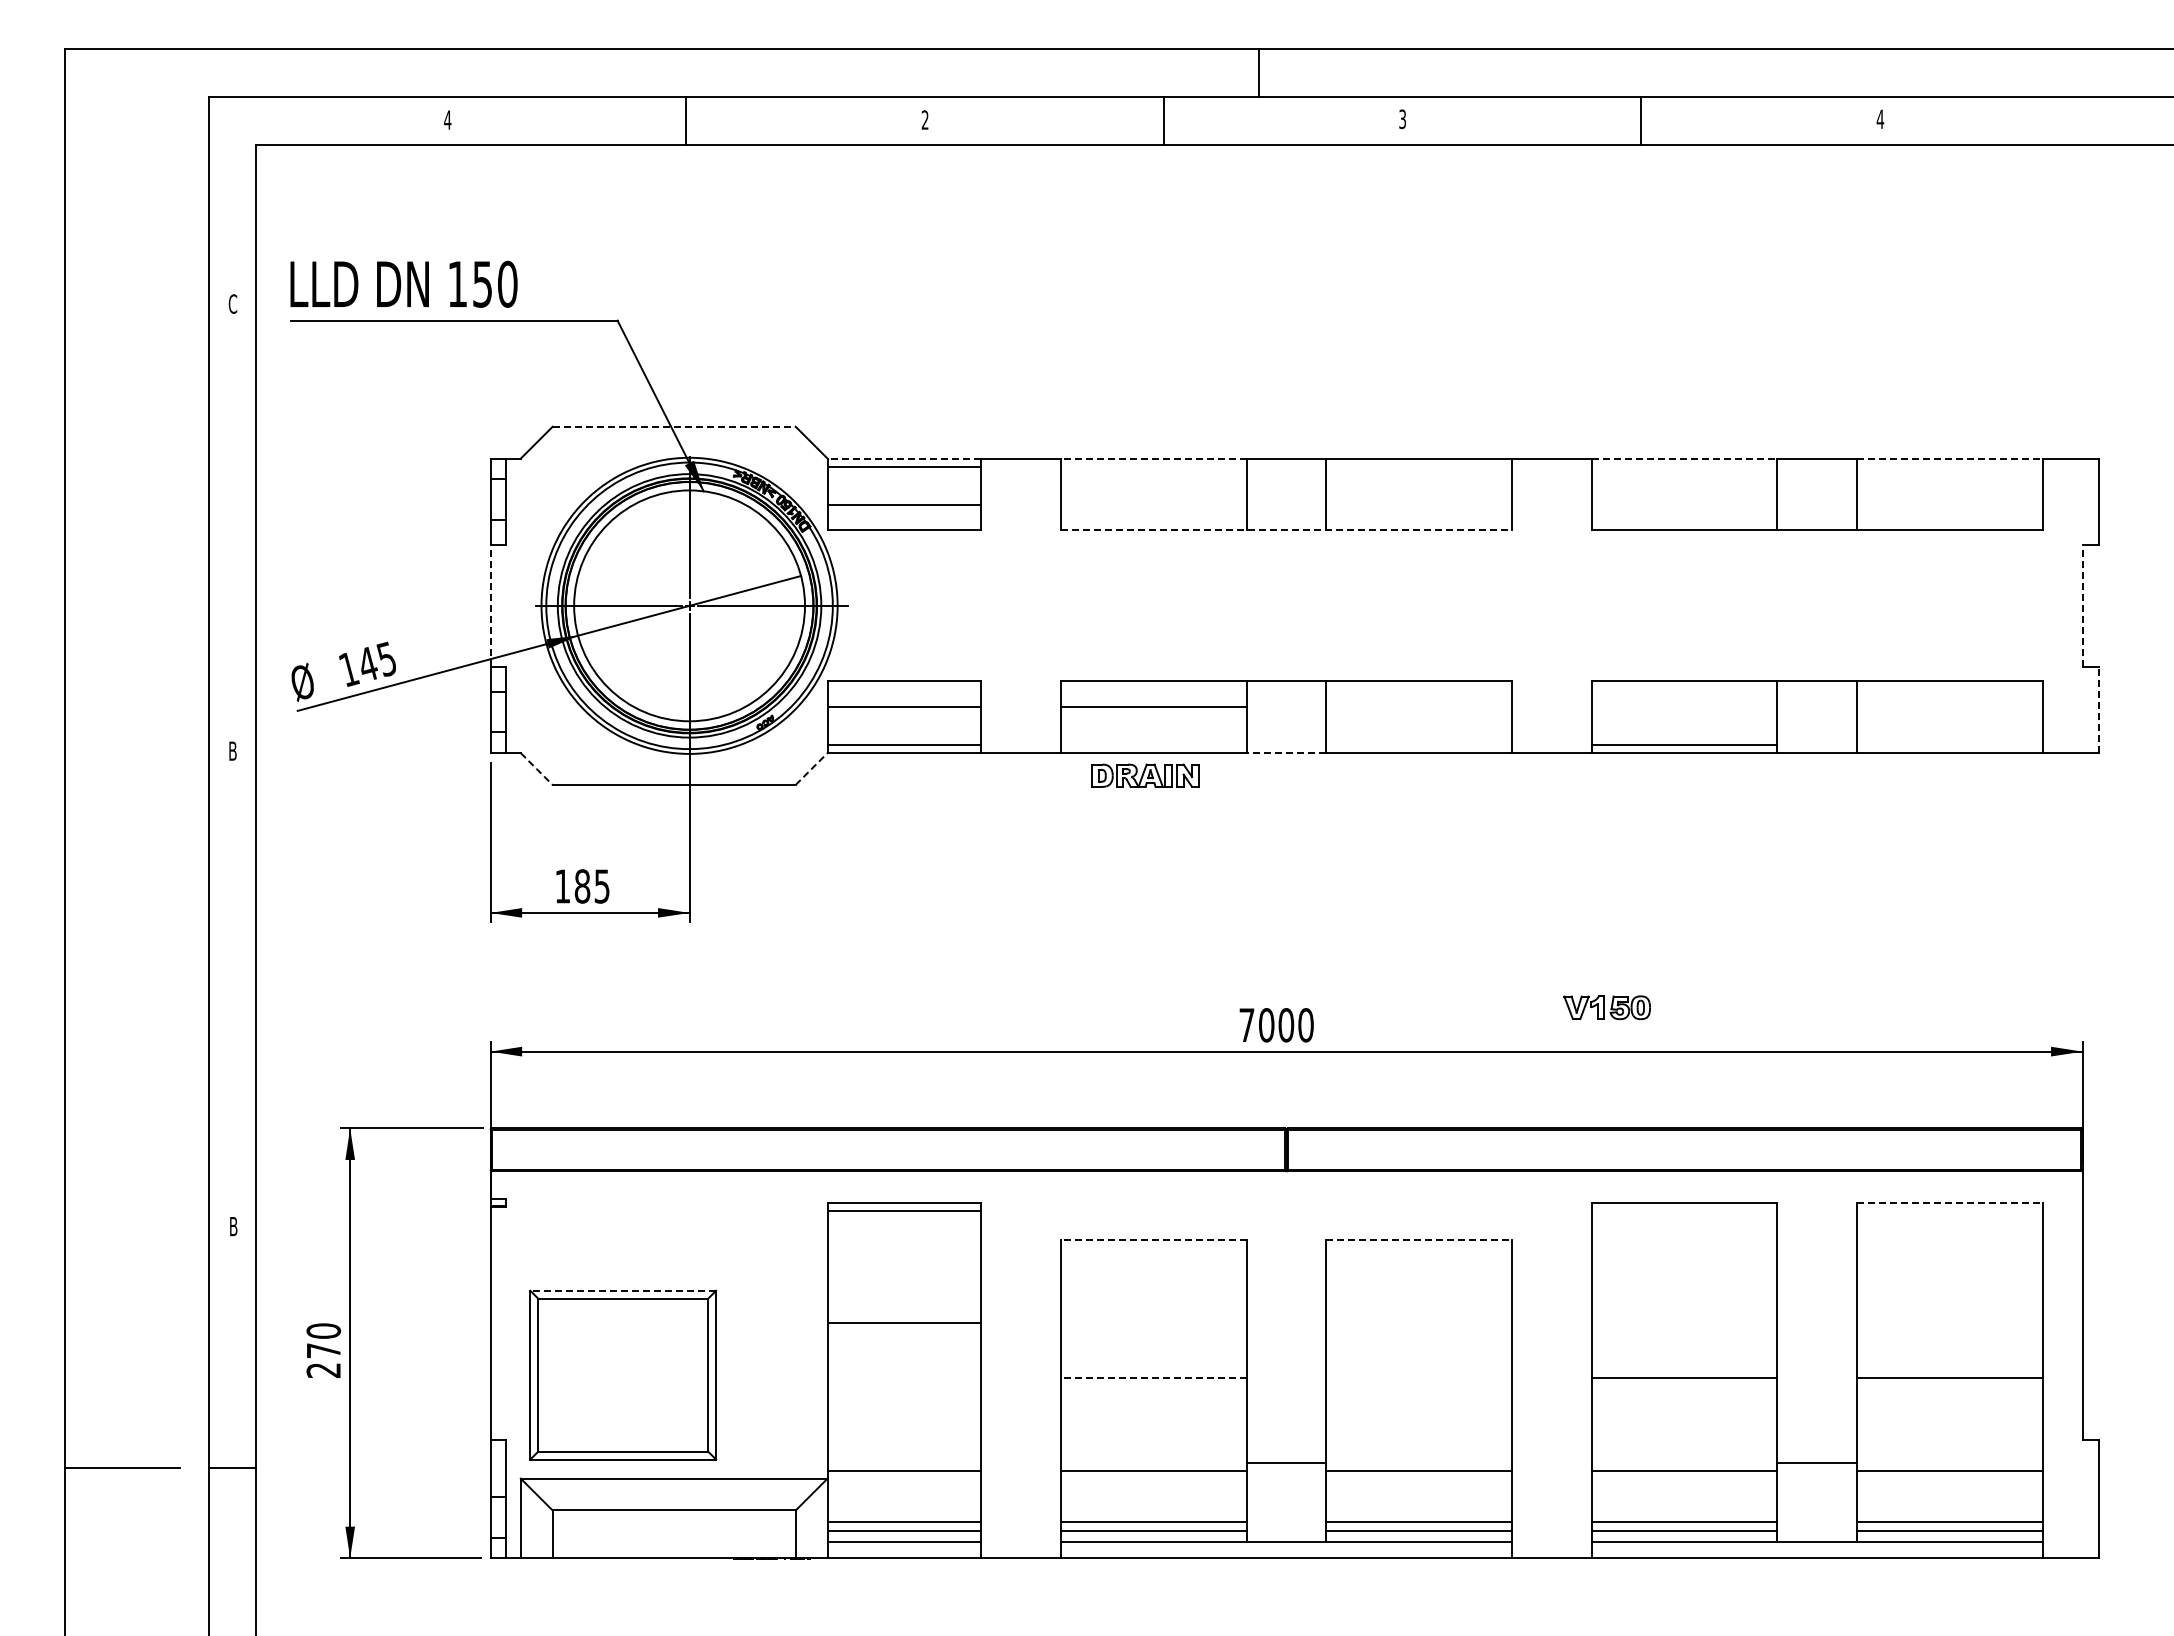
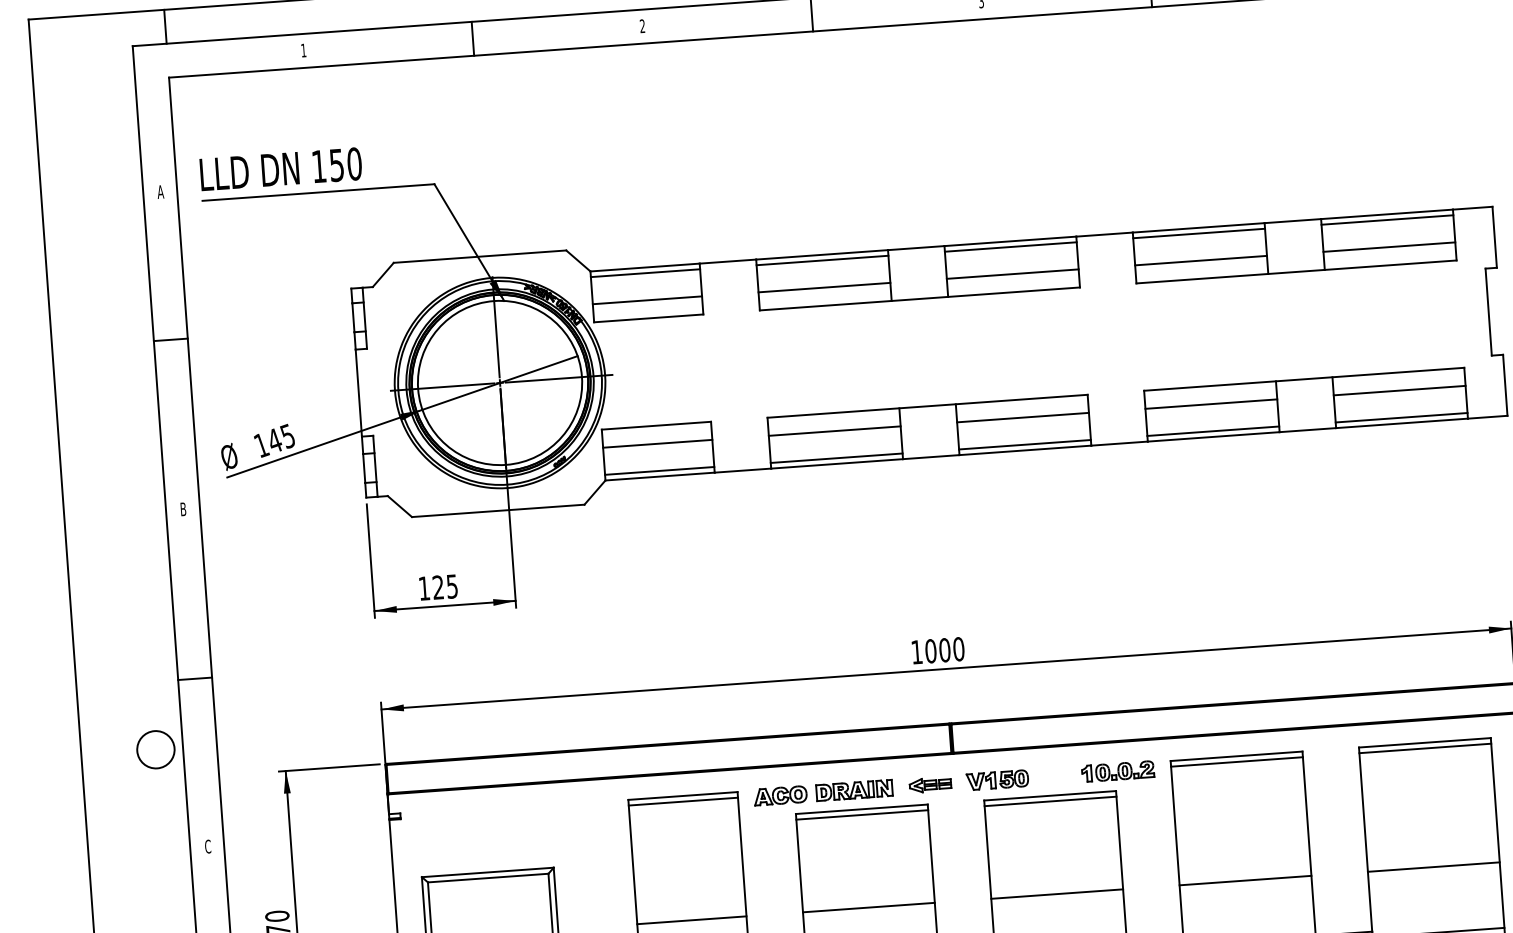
line: (256, 72) -> (165, 26), added
text: (447, 119) -> (303, 50), 4 -> 1
text: (232, 303) -> (160, 191), C -> A
line: (674, 426) -> (480, 256), dashed -> solid
line: (904, 458) -> (645, 267), dashed -> solid
line: (1153, 458) -> (821, 254), dashed -> solid
line: (1684, 458) -> (1198, 227), dashed -> solid
line: (1949, 458) -> (1386, 214), dashed -> solid
line: (1153, 466) -> (822, 260), added
line: (1419, 466) -> (1010, 246), added
line: (1684, 466) -> (1199, 233), added
line: (1949, 466) -> (1387, 219), added
line: (1153, 504) -> (824, 287), added
line: (1419, 504) -> (1012, 273), added
line: (1684, 504) -> (1200, 260), added
line: (1949, 504) -> (1389, 246), added
line: (232, 512) -> (170, 339), added
line: (1286, 530) -> (919, 299), dashed -> solid
line: (490, 605) -> (358, 392), dashed -> solid
line: (2082, 605) -> (1488, 311), dashed -> solid
line: (1419, 706) -> (1023, 417), added
line: (1684, 706) -> (1211, 403), added
line: (1949, 706) -> (1399, 390), added
line: (2098, 710) -> (1505, 385), dashed -> solid
line: (1153, 745) -> (836, 458), added
line: (1419, 745) -> (1025, 444), added
line: (1949, 745) -> (1401, 417), added
line: (1286, 753) -> (931, 457), dashed -> solid
line: (536, 769) -> (399, 506), dashed -> solid
line: (811, 769) -> (594, 492), dashed -> solid
part: (1145, 775) -> (854, 790), moved
text: (582, 886) -> (438, 587), 185 -> 125
line: (232, 989) -> (195, 678), added
part: (1606, 1007) -> (997, 780), moved
text: (1246, 1024) -> (916, 651), 7000 -> 1000
circle: (170, 1085) -> (156, 749), added
line: (1949, 1203) -> (1424, 743), dashed -> solid
line: (1684, 1211) -> (1236, 762), added
line: (1949, 1211) -> (1425, 748), added
part: (1040, 1212) -> (779, 795), added
part: (1252, 1212) -> (930, 784), added
part: (1516, 1212) -> (1117, 771), added
text: (233, 1226) -> (207, 846), B -> C
line: (1153, 1239) -> (861, 809), dashed -> solid
line: (1419, 1239) -> (1050, 795), dashed -> solid
line: (1153, 1247) -> (861, 814), added
line: (1419, 1247) -> (1050, 801), added
line: (623, 1290) -> (487, 872), dashed -> solid
line: (904, 1323) -> (691, 920), moved
line: (1153, 1378) -> (868, 907), dashed -> solid
line: (1419, 1378) -> (1057, 894), added

